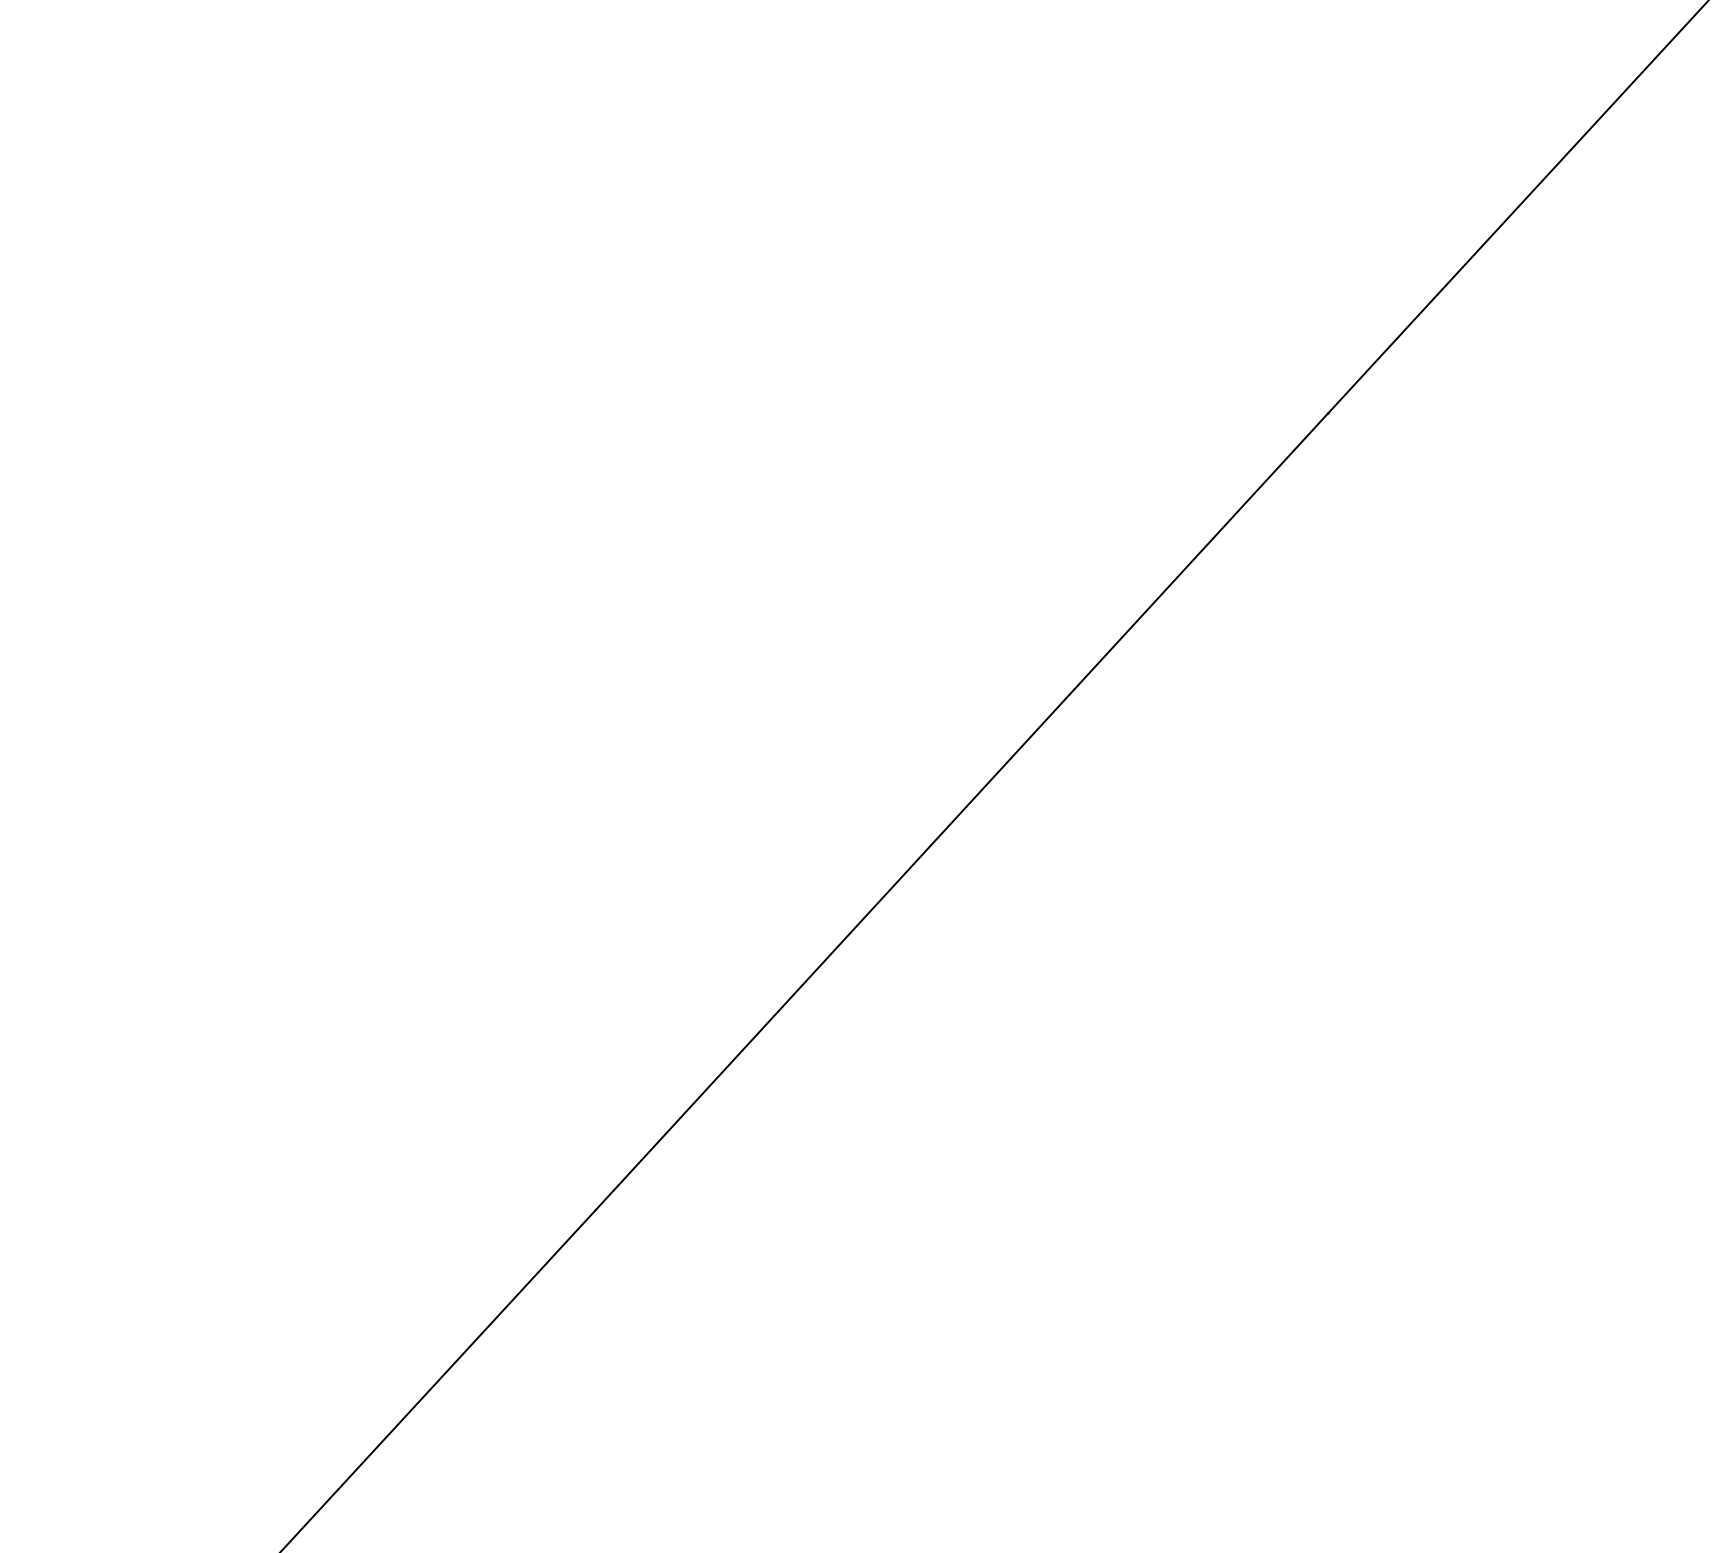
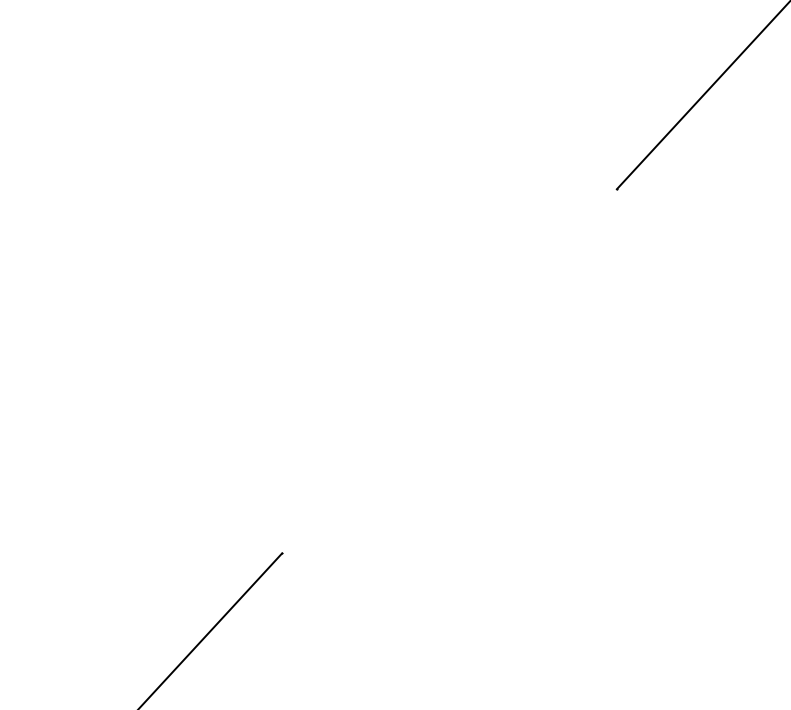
line: (961, 812) -> (449, 371), removed

